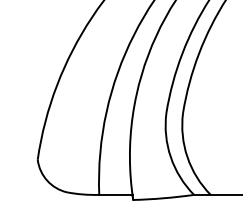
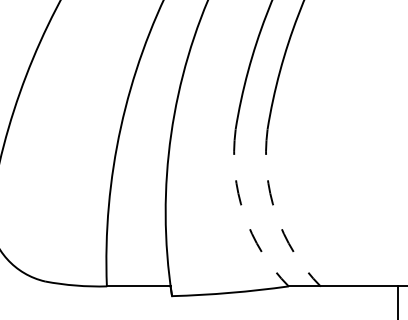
arc: (170, 157) -> (243, 214), solid -> dashed
arc: (187, 157) -> (276, 214), solid -> dashed

